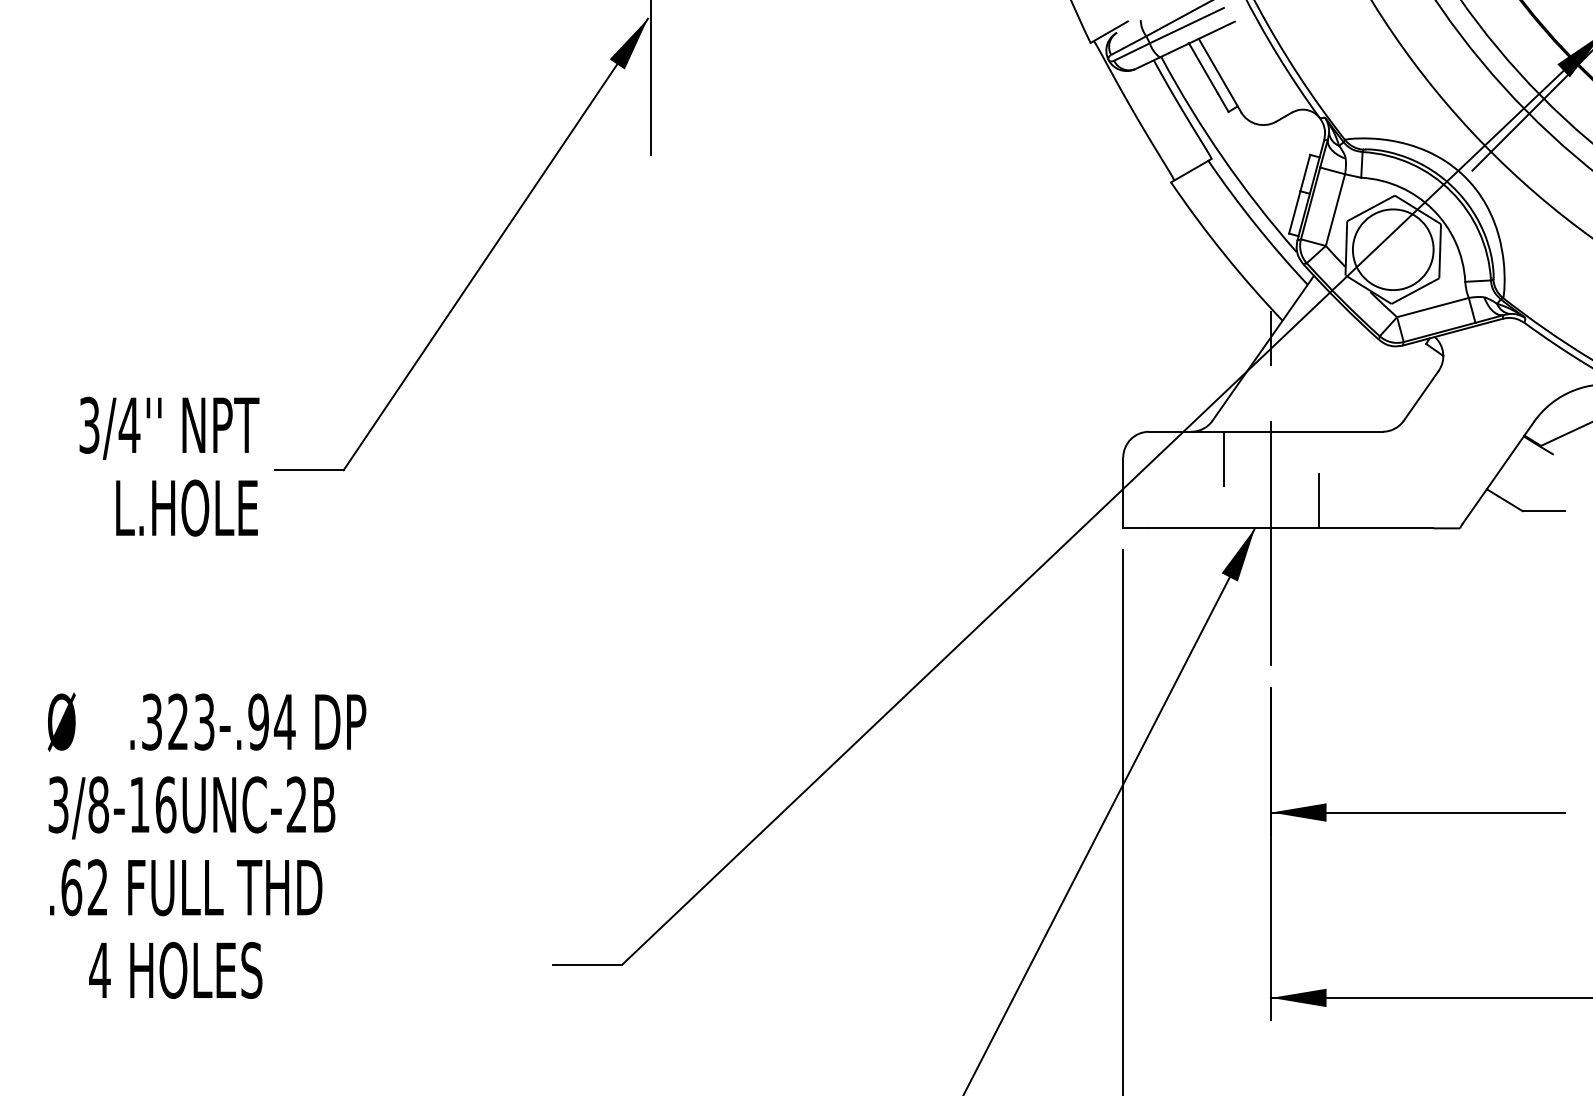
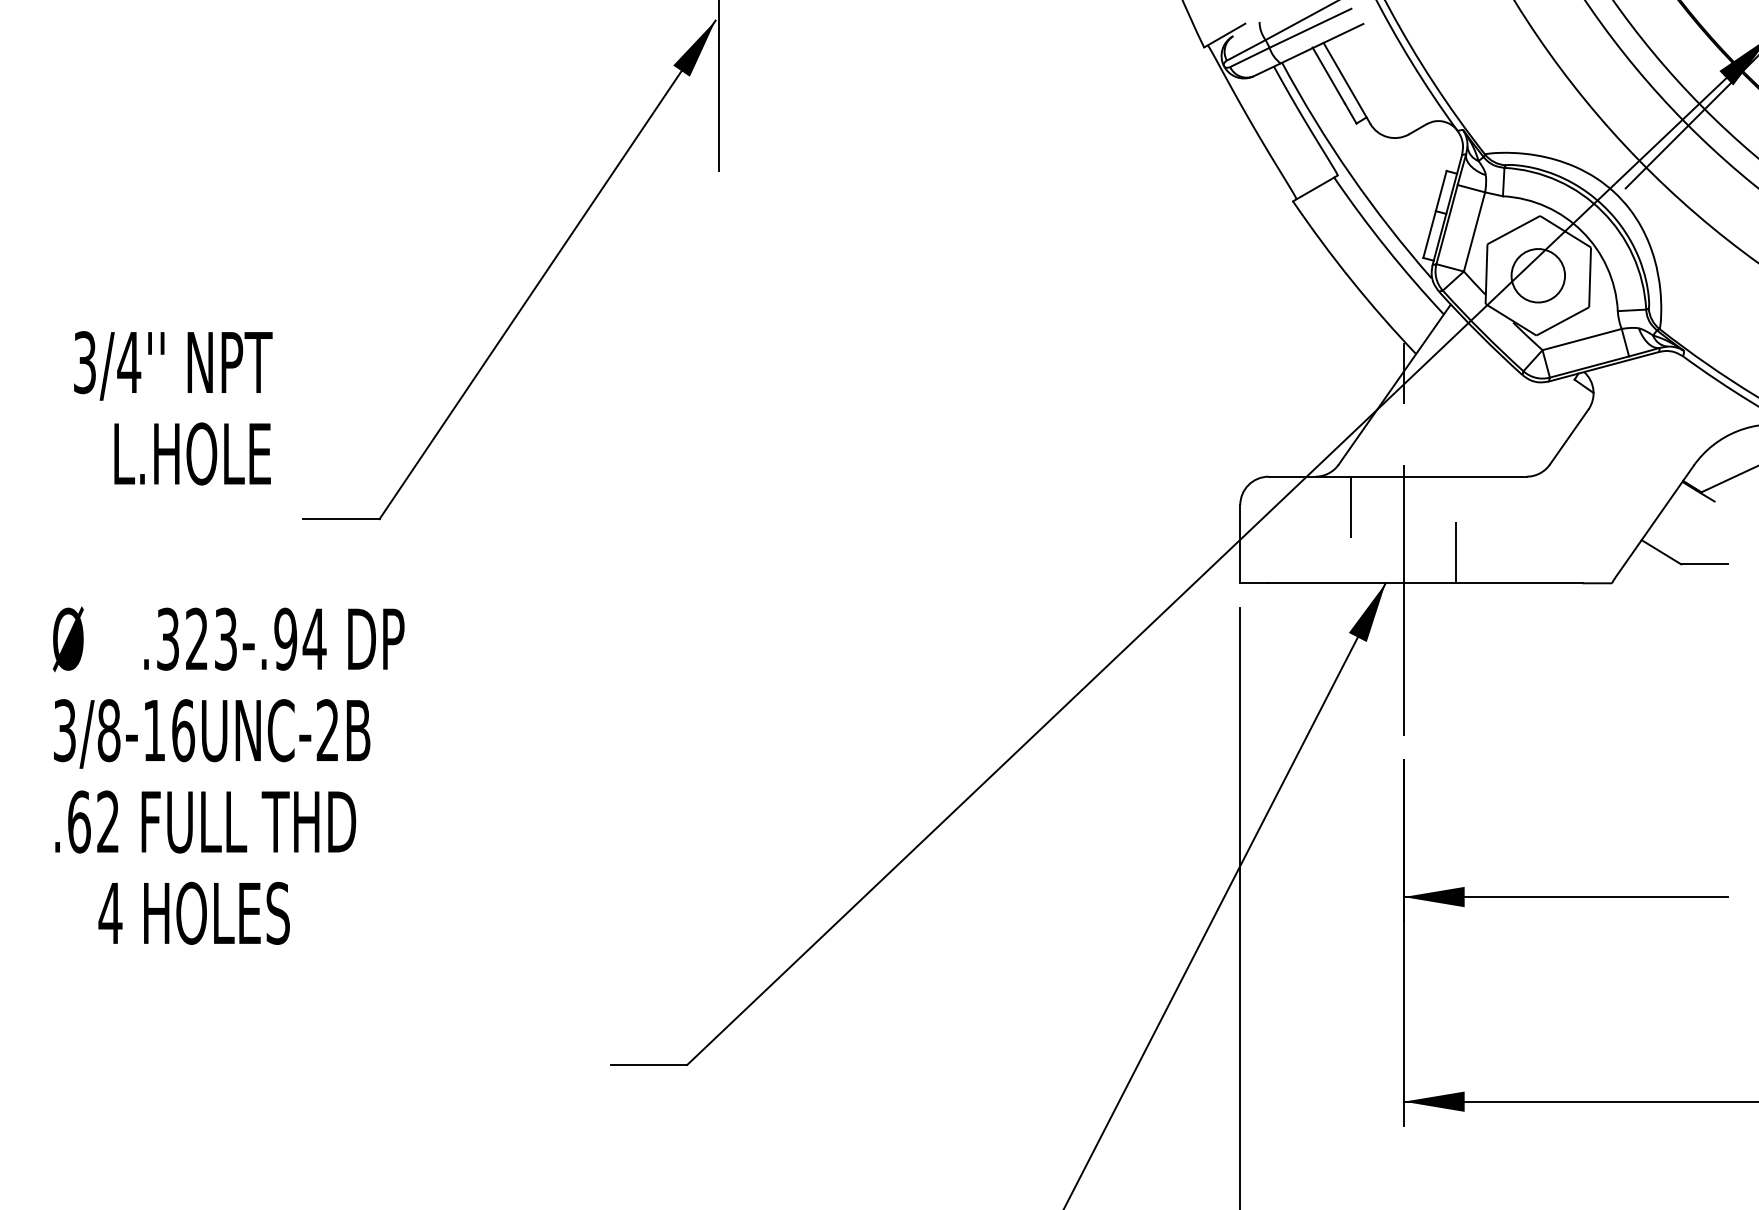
circle: (1392, 249) -> (1537, 275), size x0.6
text: (169, 466) -> (173, 408), moved
text: (206, 845) -> (228, 775), moved

